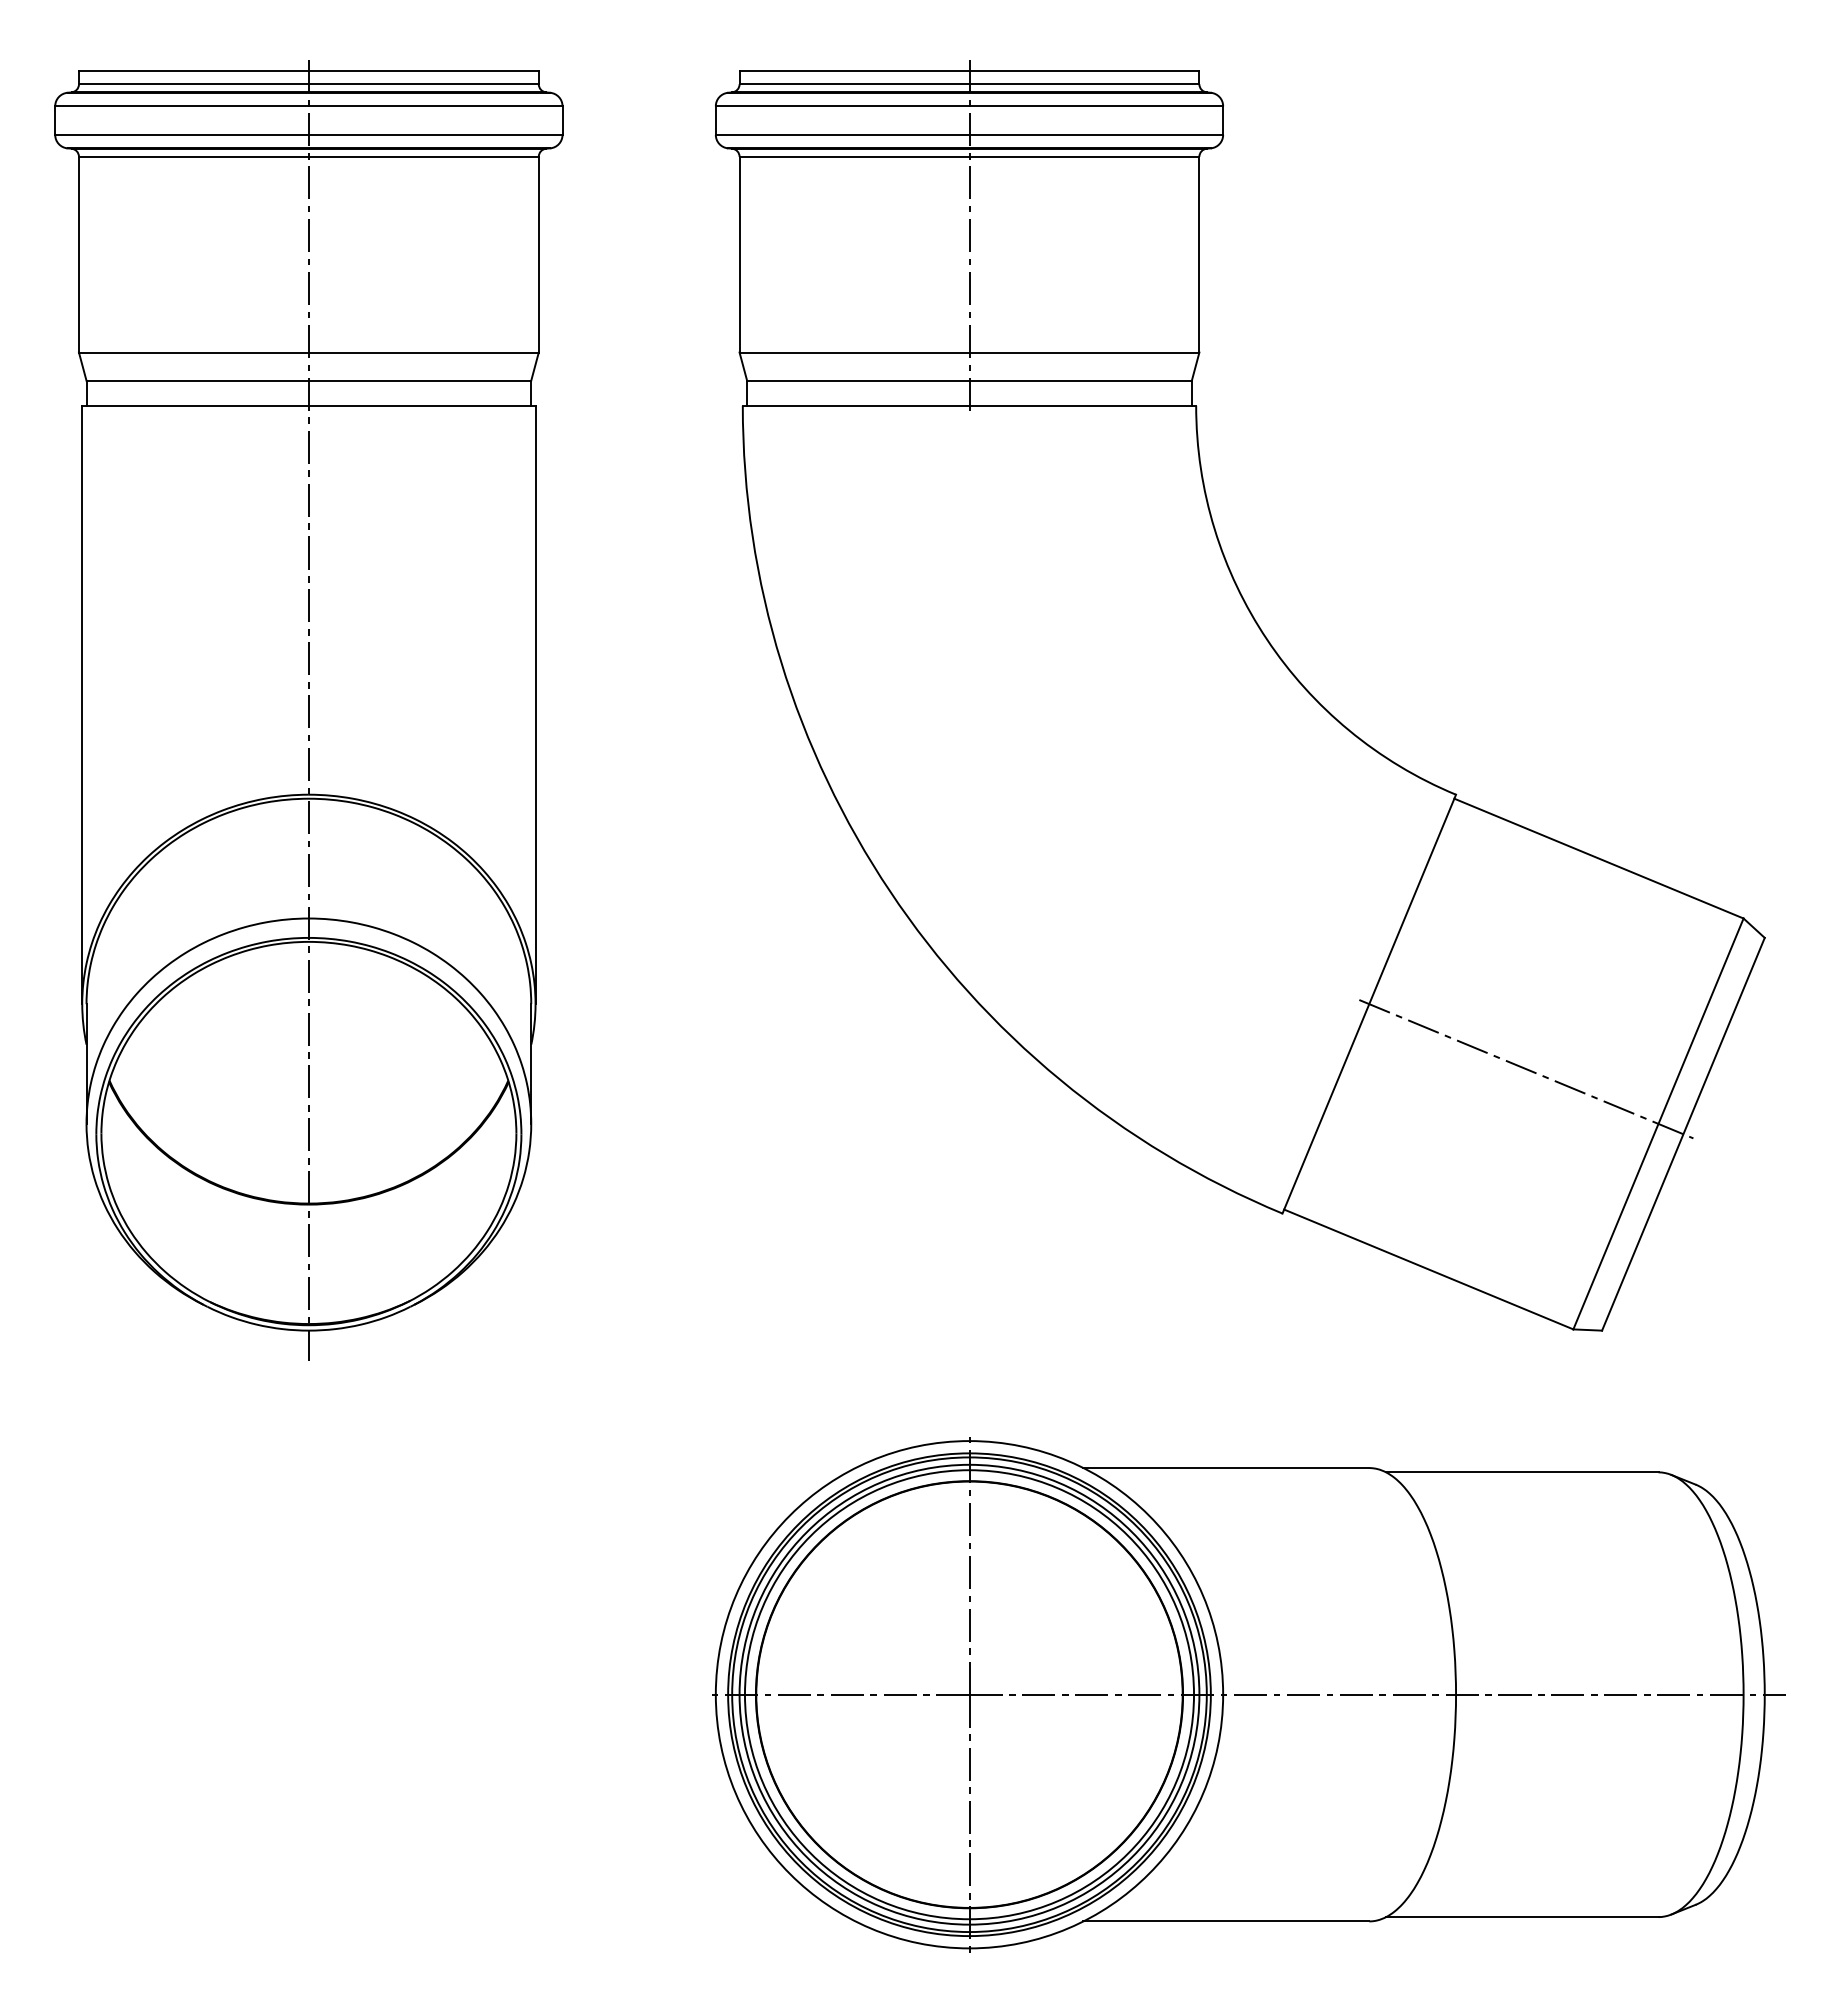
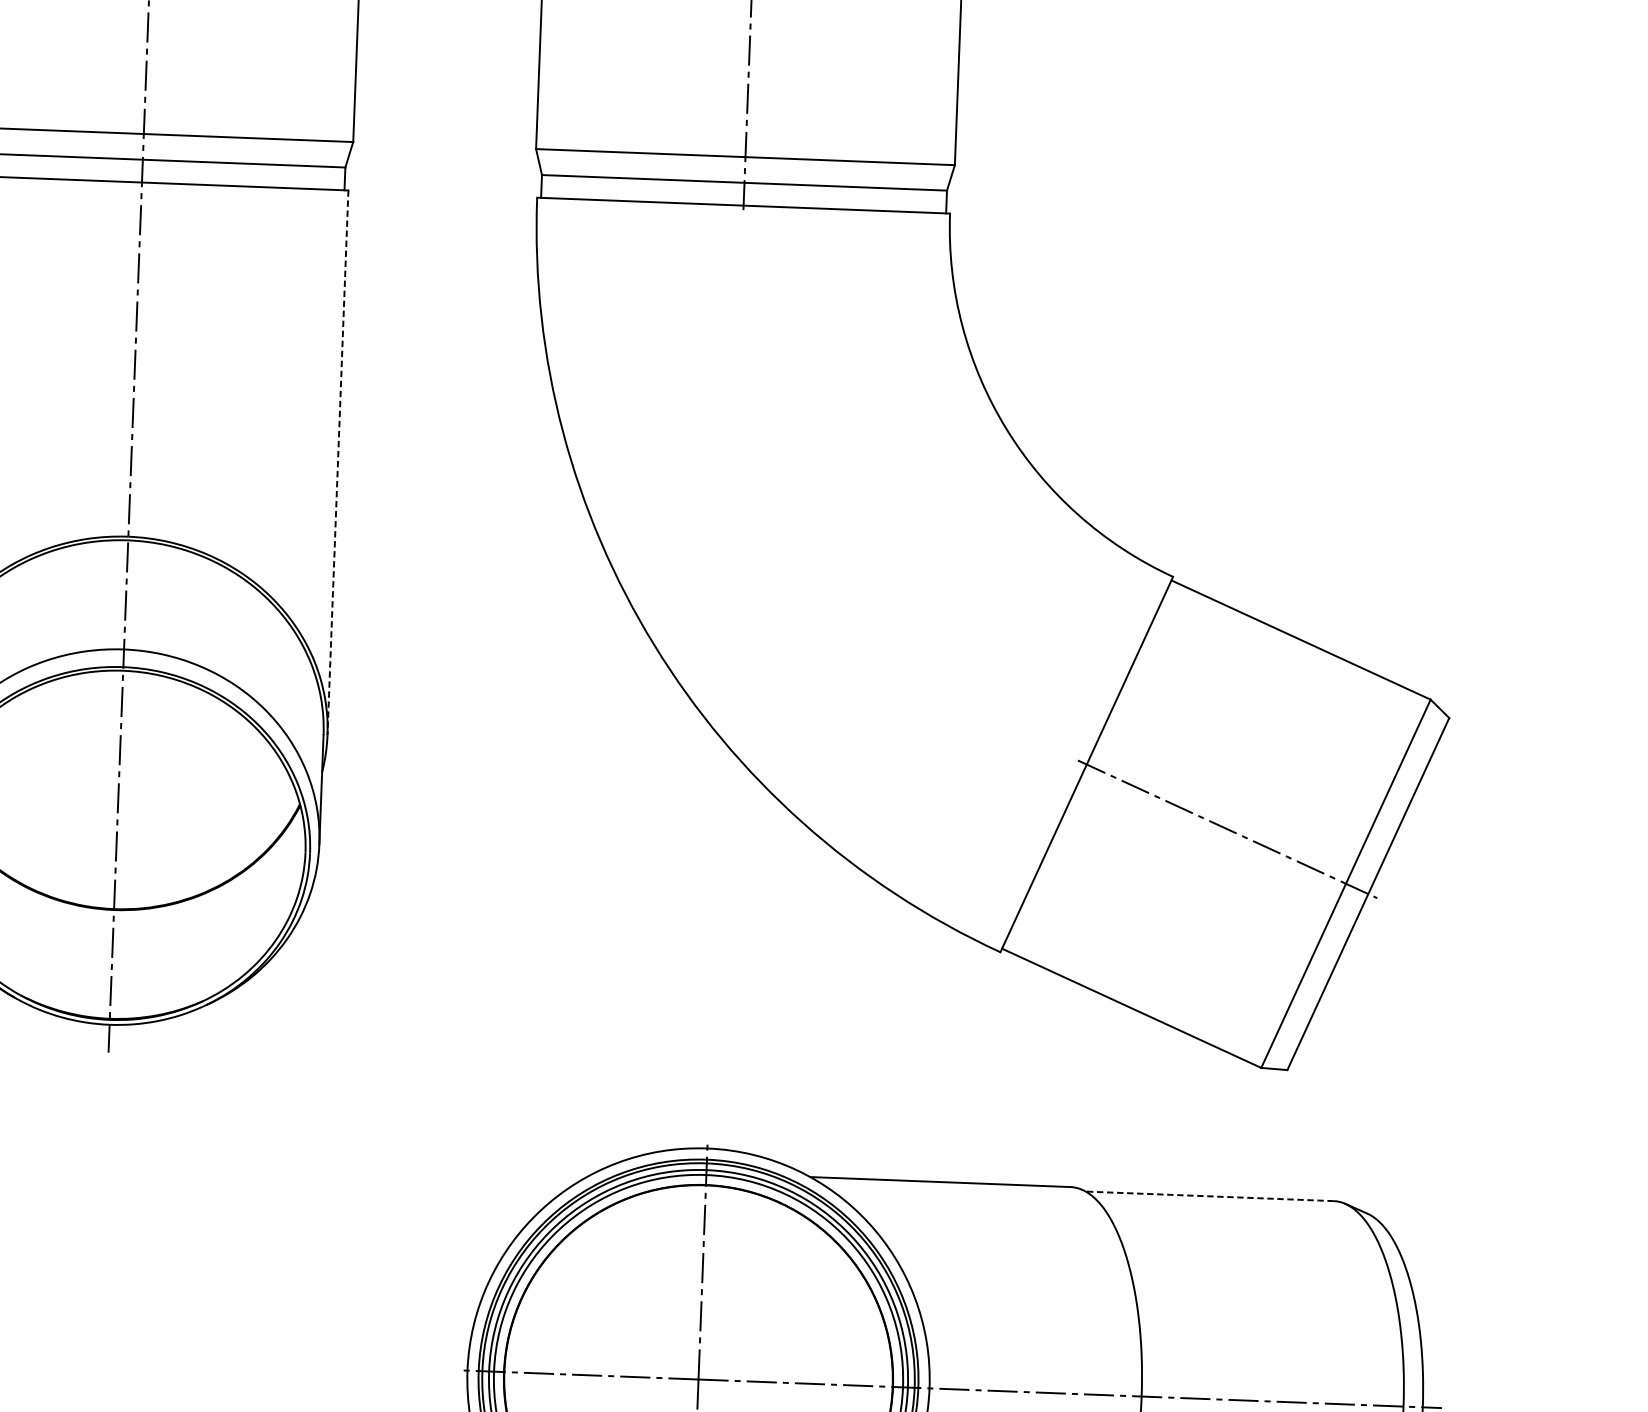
line: (535, 705) -> (337, 463), solid -> dashed
line: (1521, 1472) -> (1209, 1196), solid -> dashed

